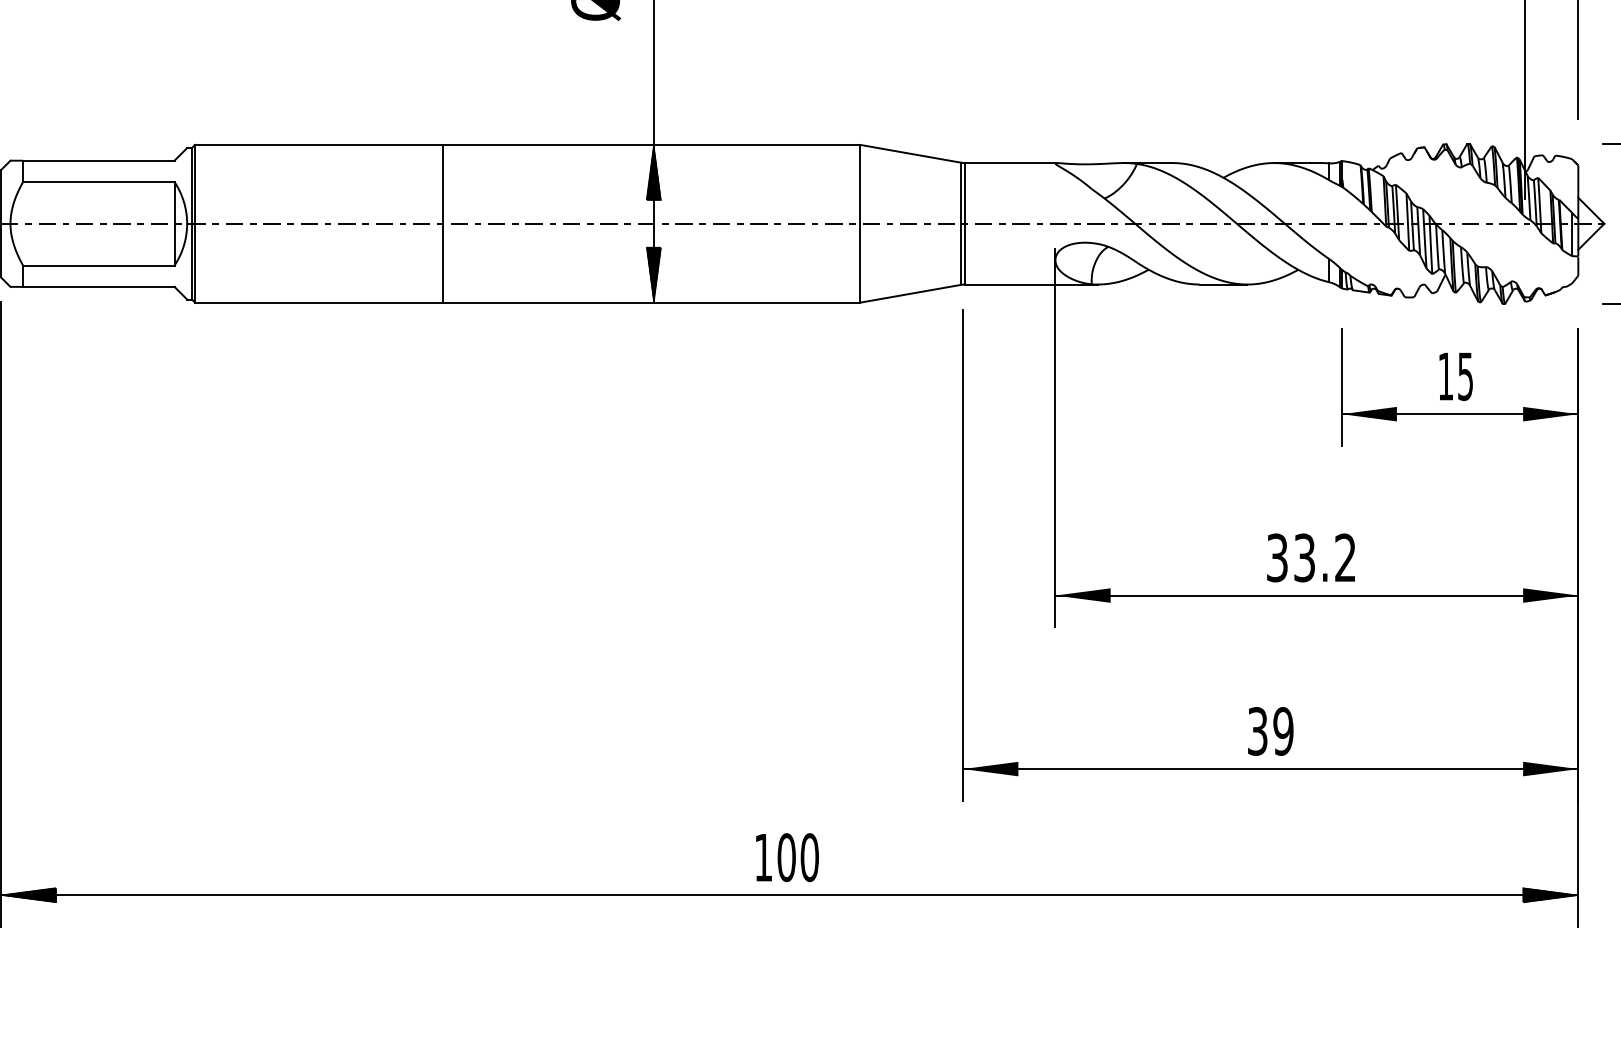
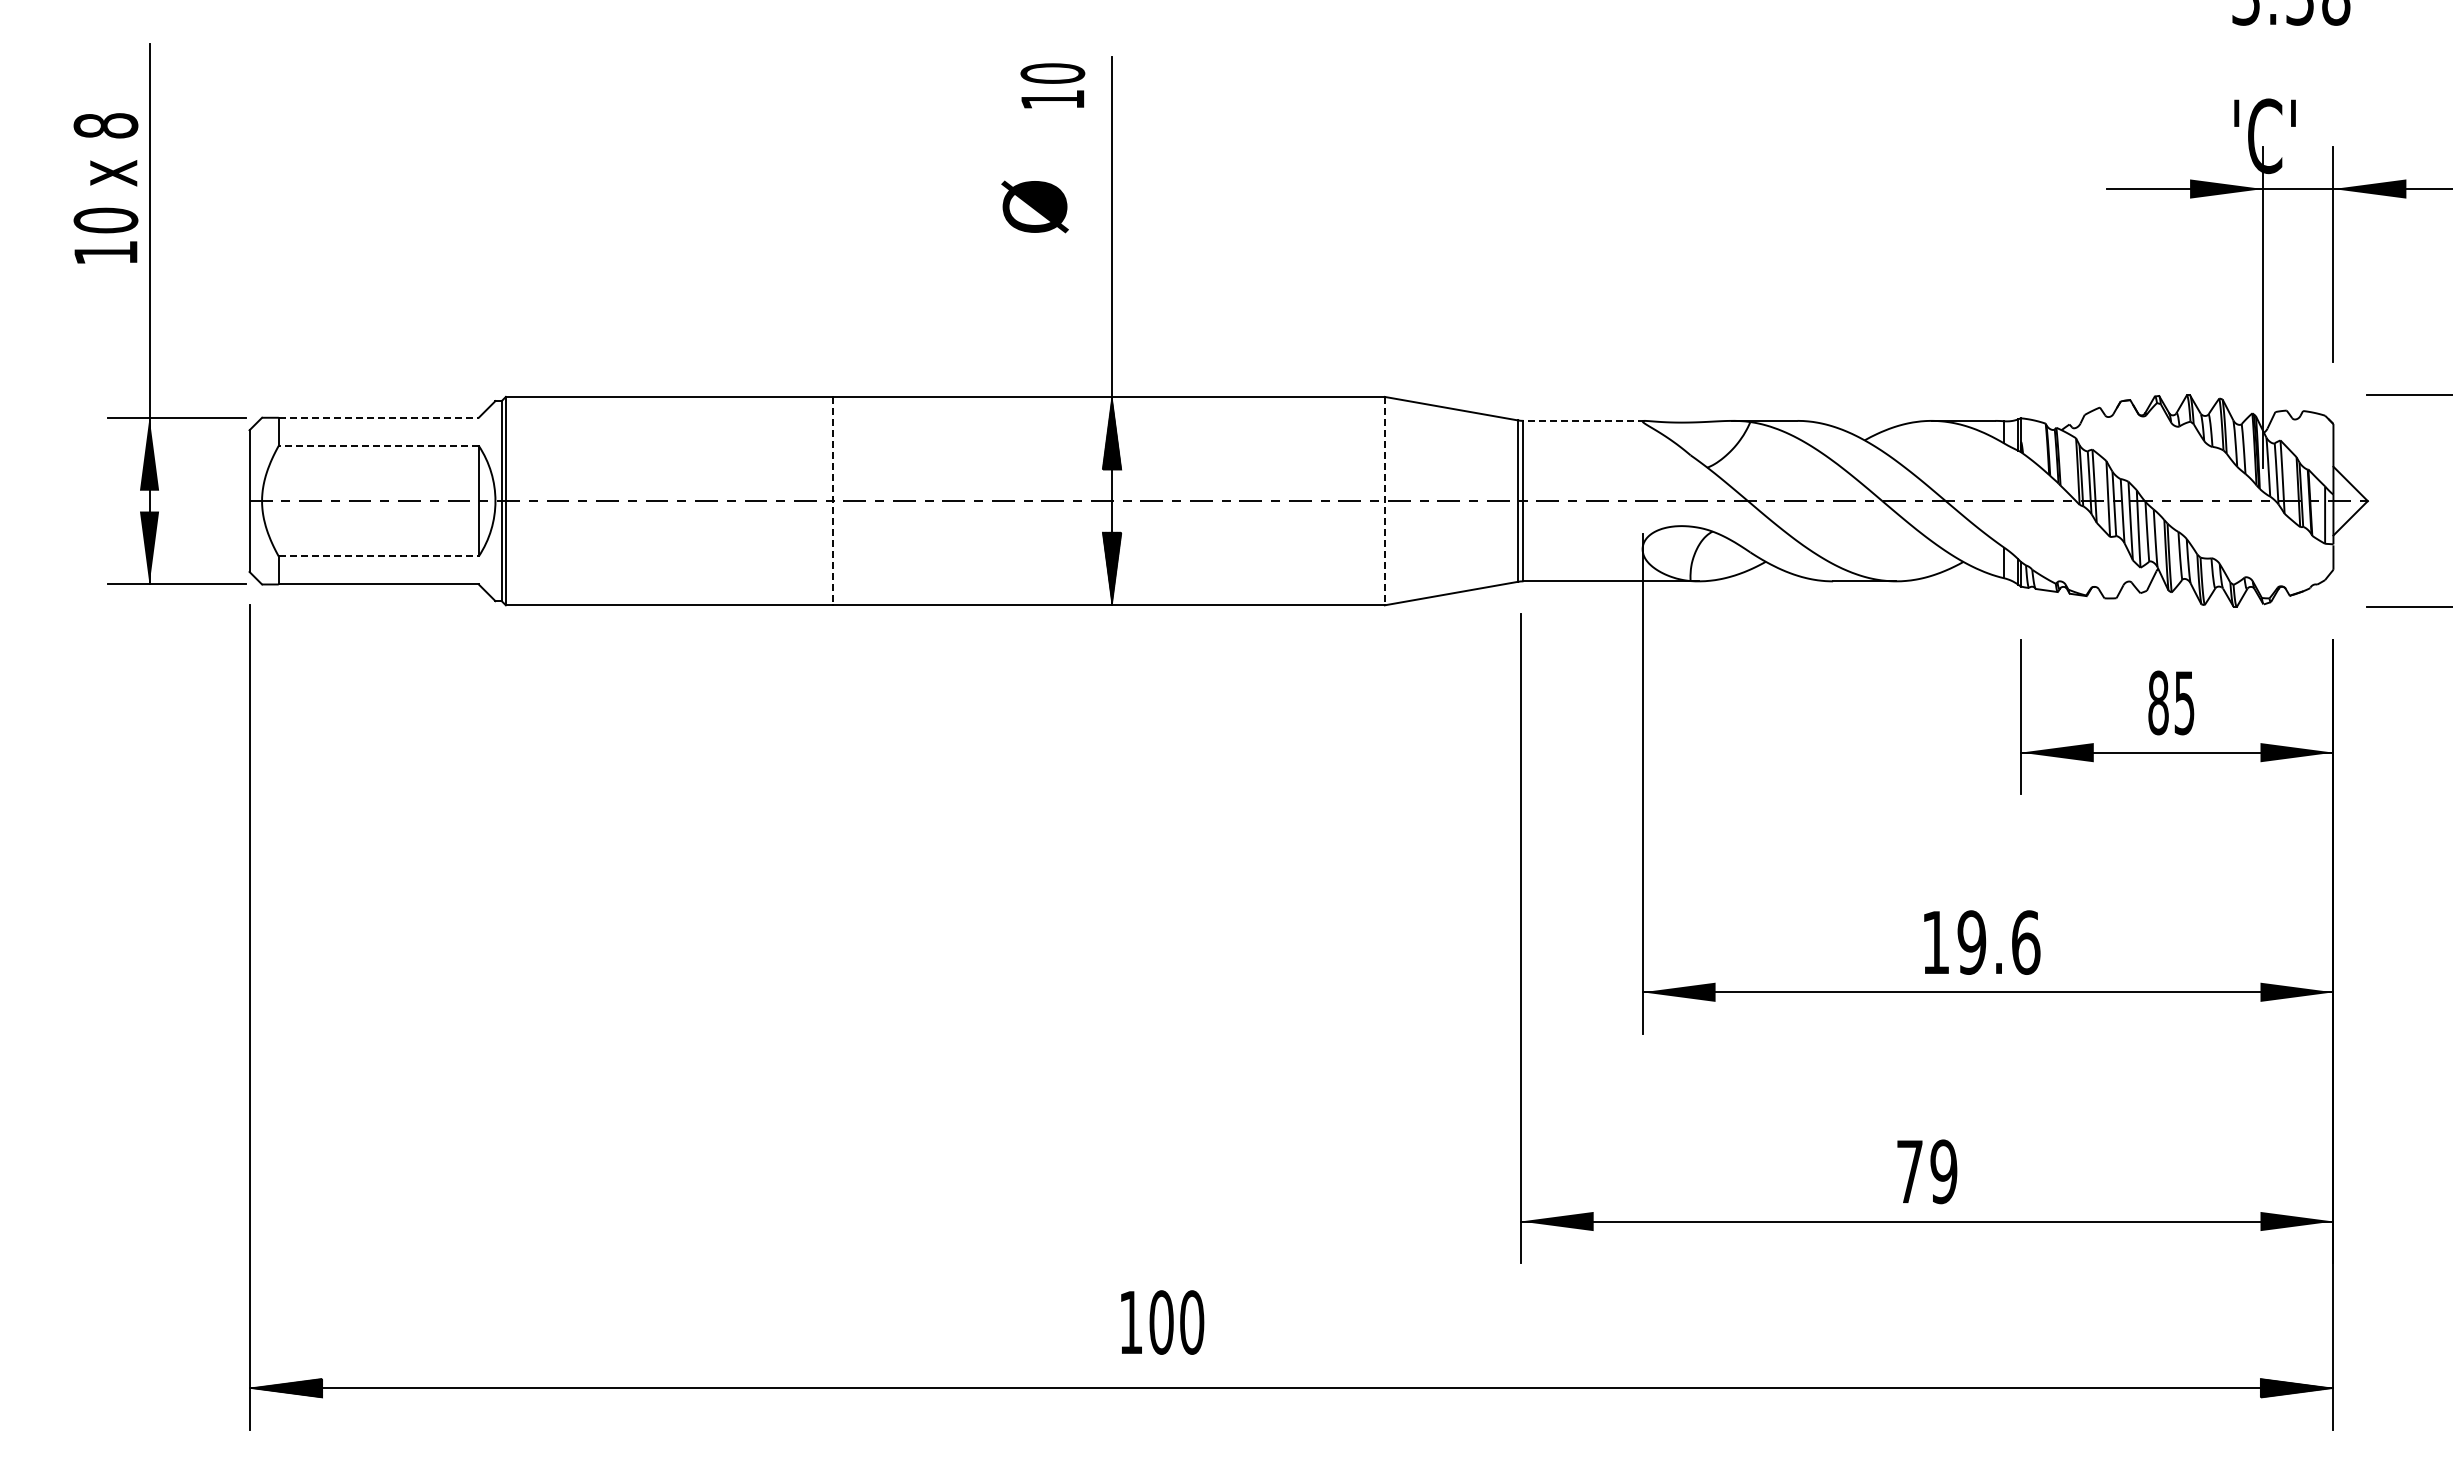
line: (99, 160) -> (379, 417), solid -> dashed
line: (1011, 162) -> (1584, 420), solid -> dashed
line: (98, 181) -> (378, 445), solid -> dashed
line: (443, 224) -> (833, 501), solid -> dashed
line: (860, 224) -> (1384, 501), solid -> dashed
line: (99, 265) -> (379, 556), solid -> dashed
text: (1445, 376) -> (2158, 702), 15 -> 85
text: (1311, 557) -> (1981, 942), 33.2 -> 19.6
text: (1257, 731) -> (1909, 1171), 39 -> 79
text: (787, 857) -> (1162, 1322), moved

